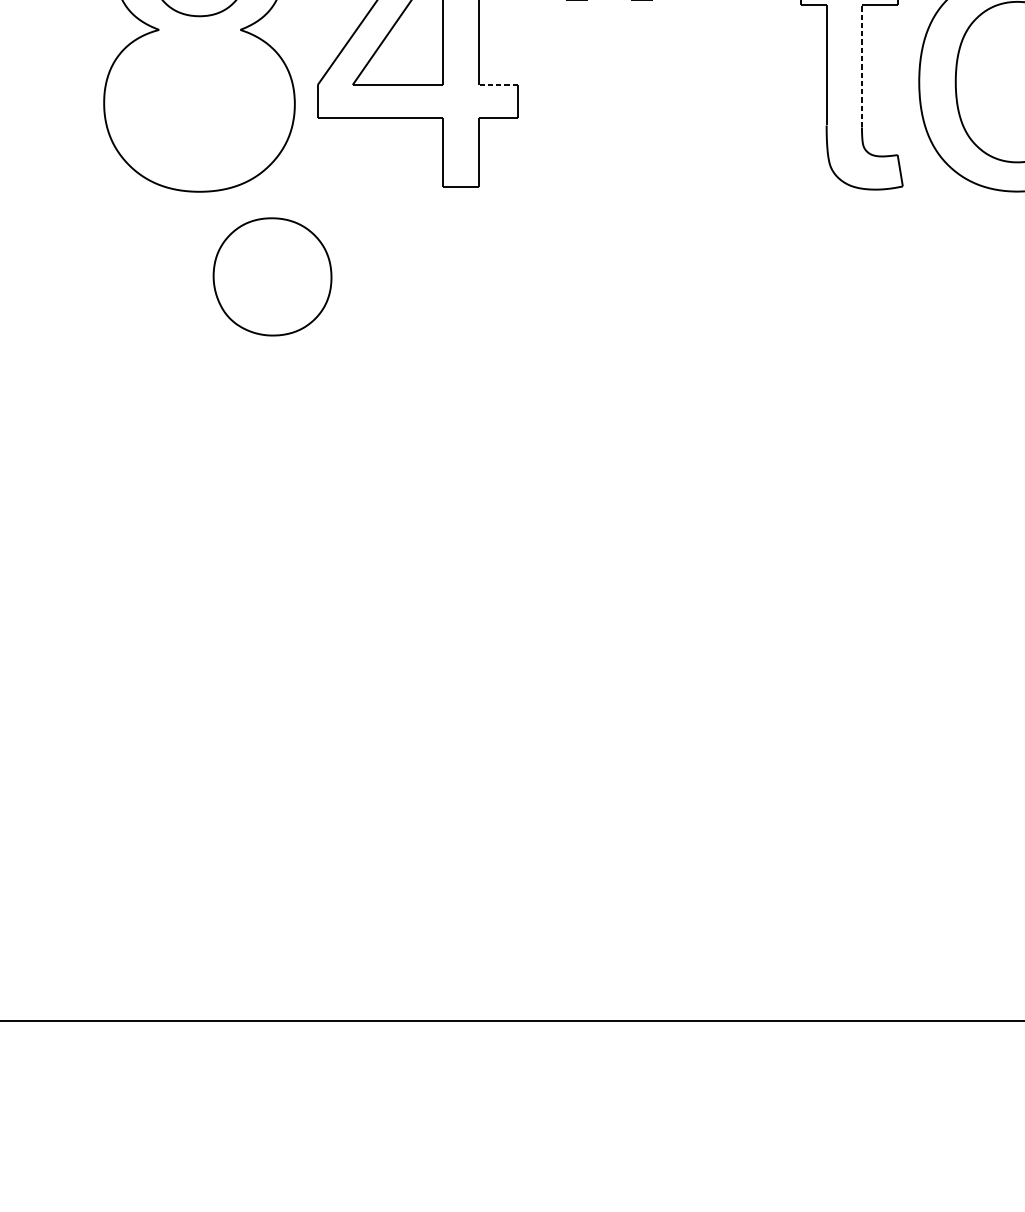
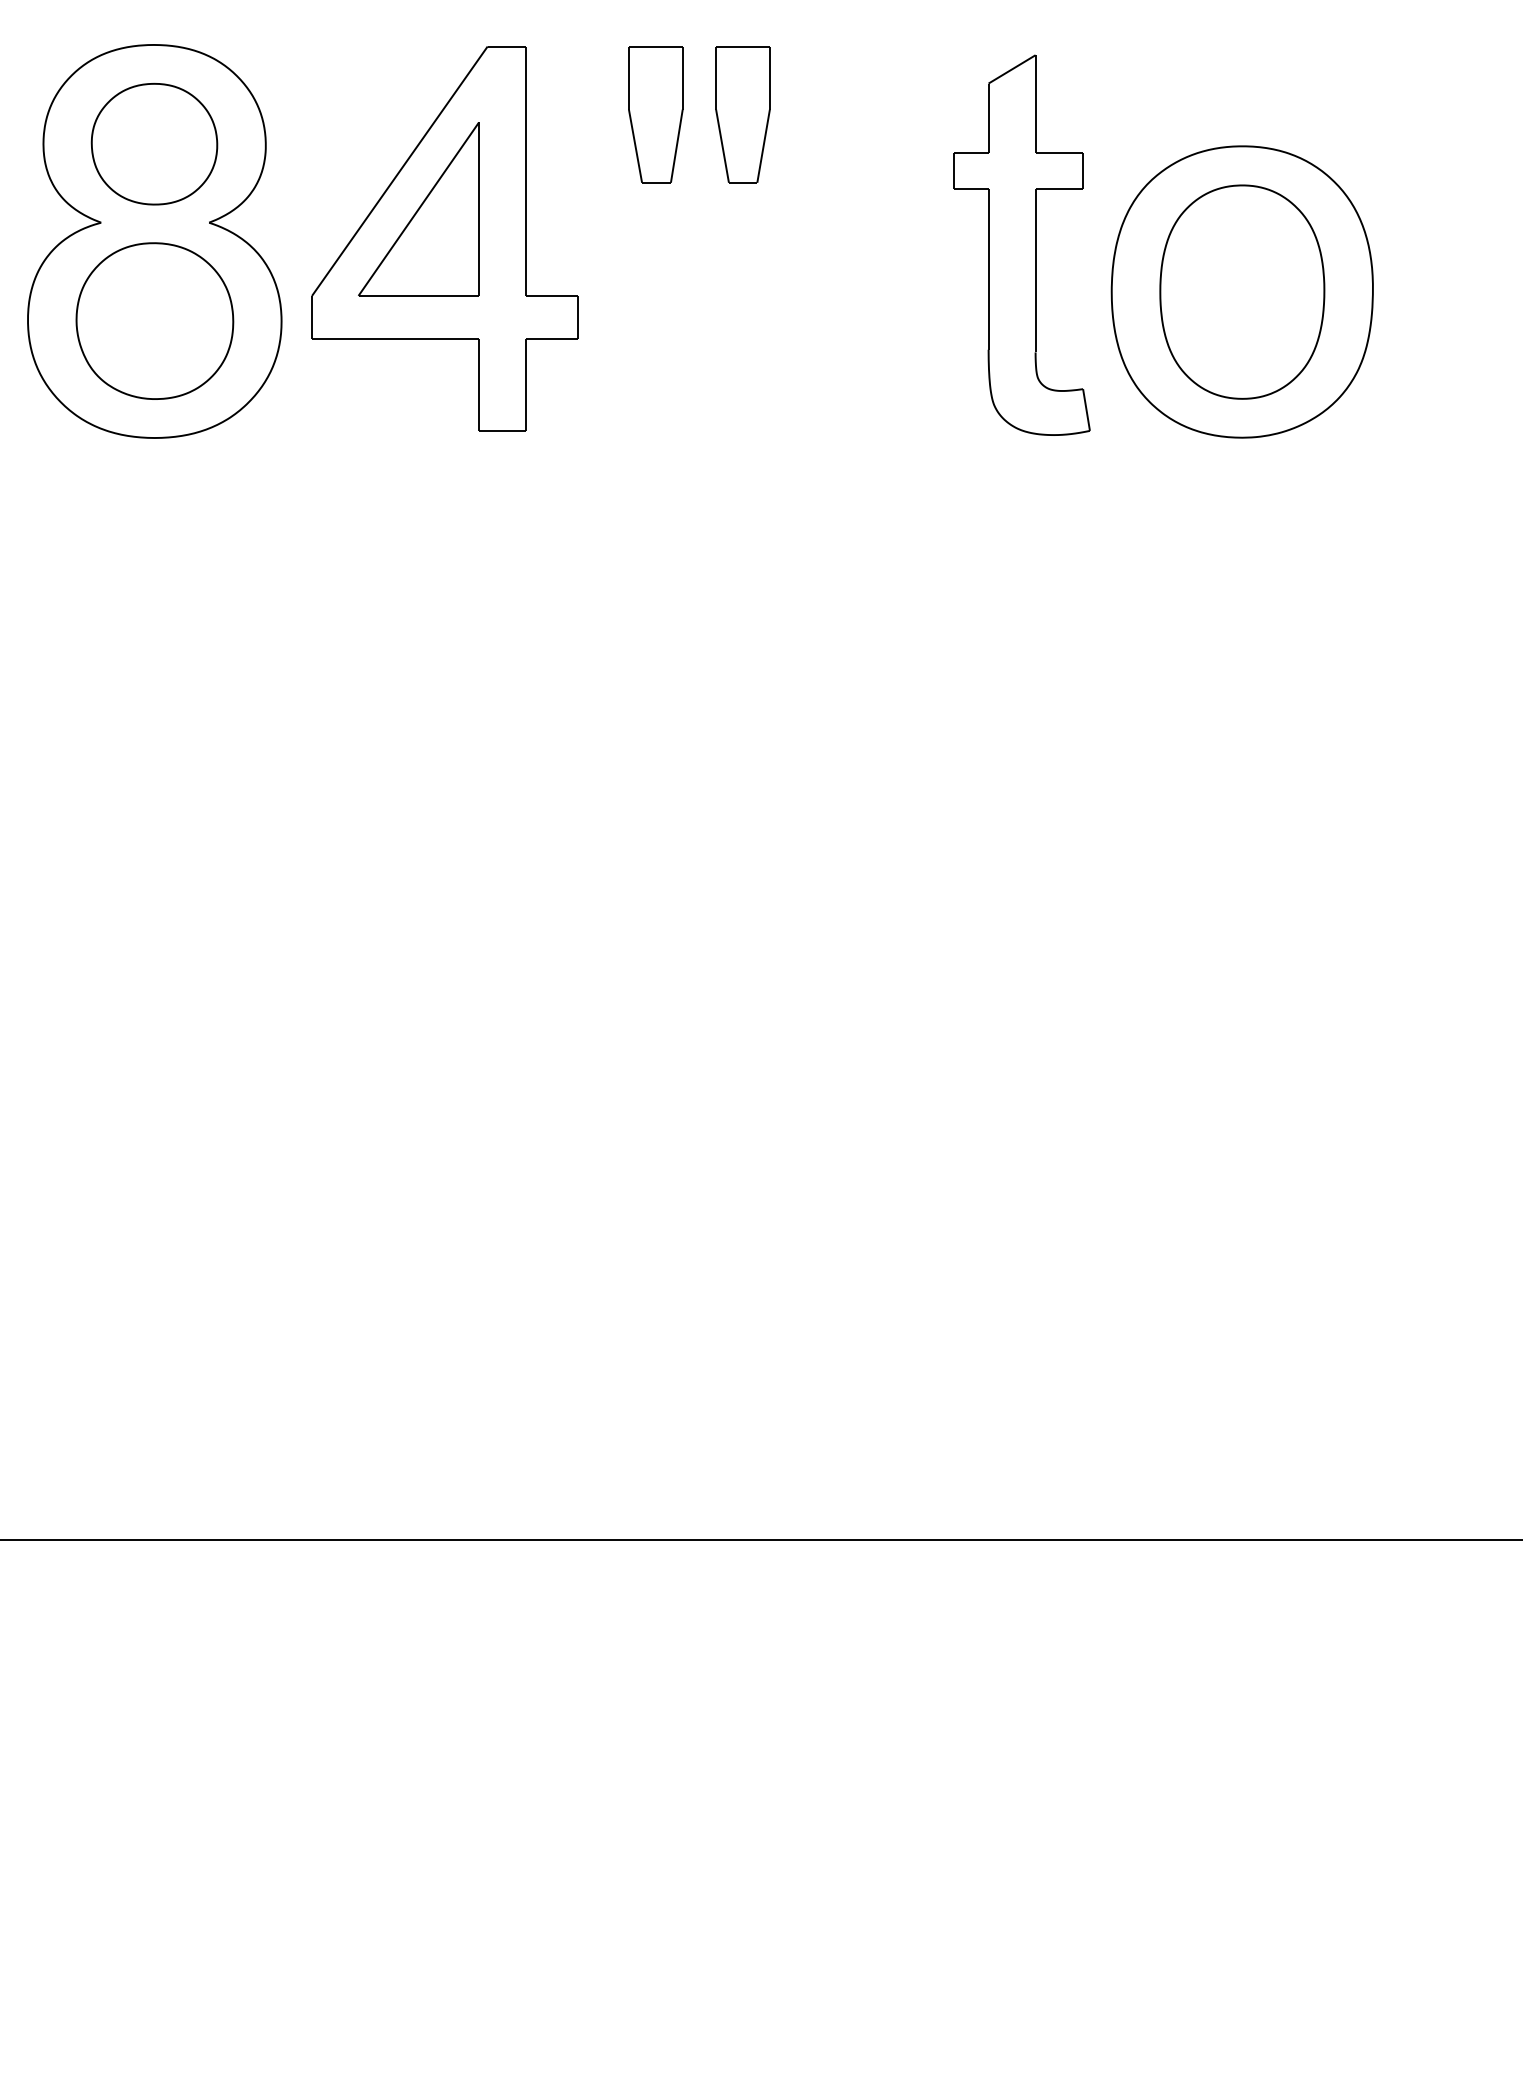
line: (861, 65) -> (1035, 270), dashed -> solid
line: (498, 84) -> (552, 295), dashed -> solid
part: (272, 276) -> (154, 320), moved

